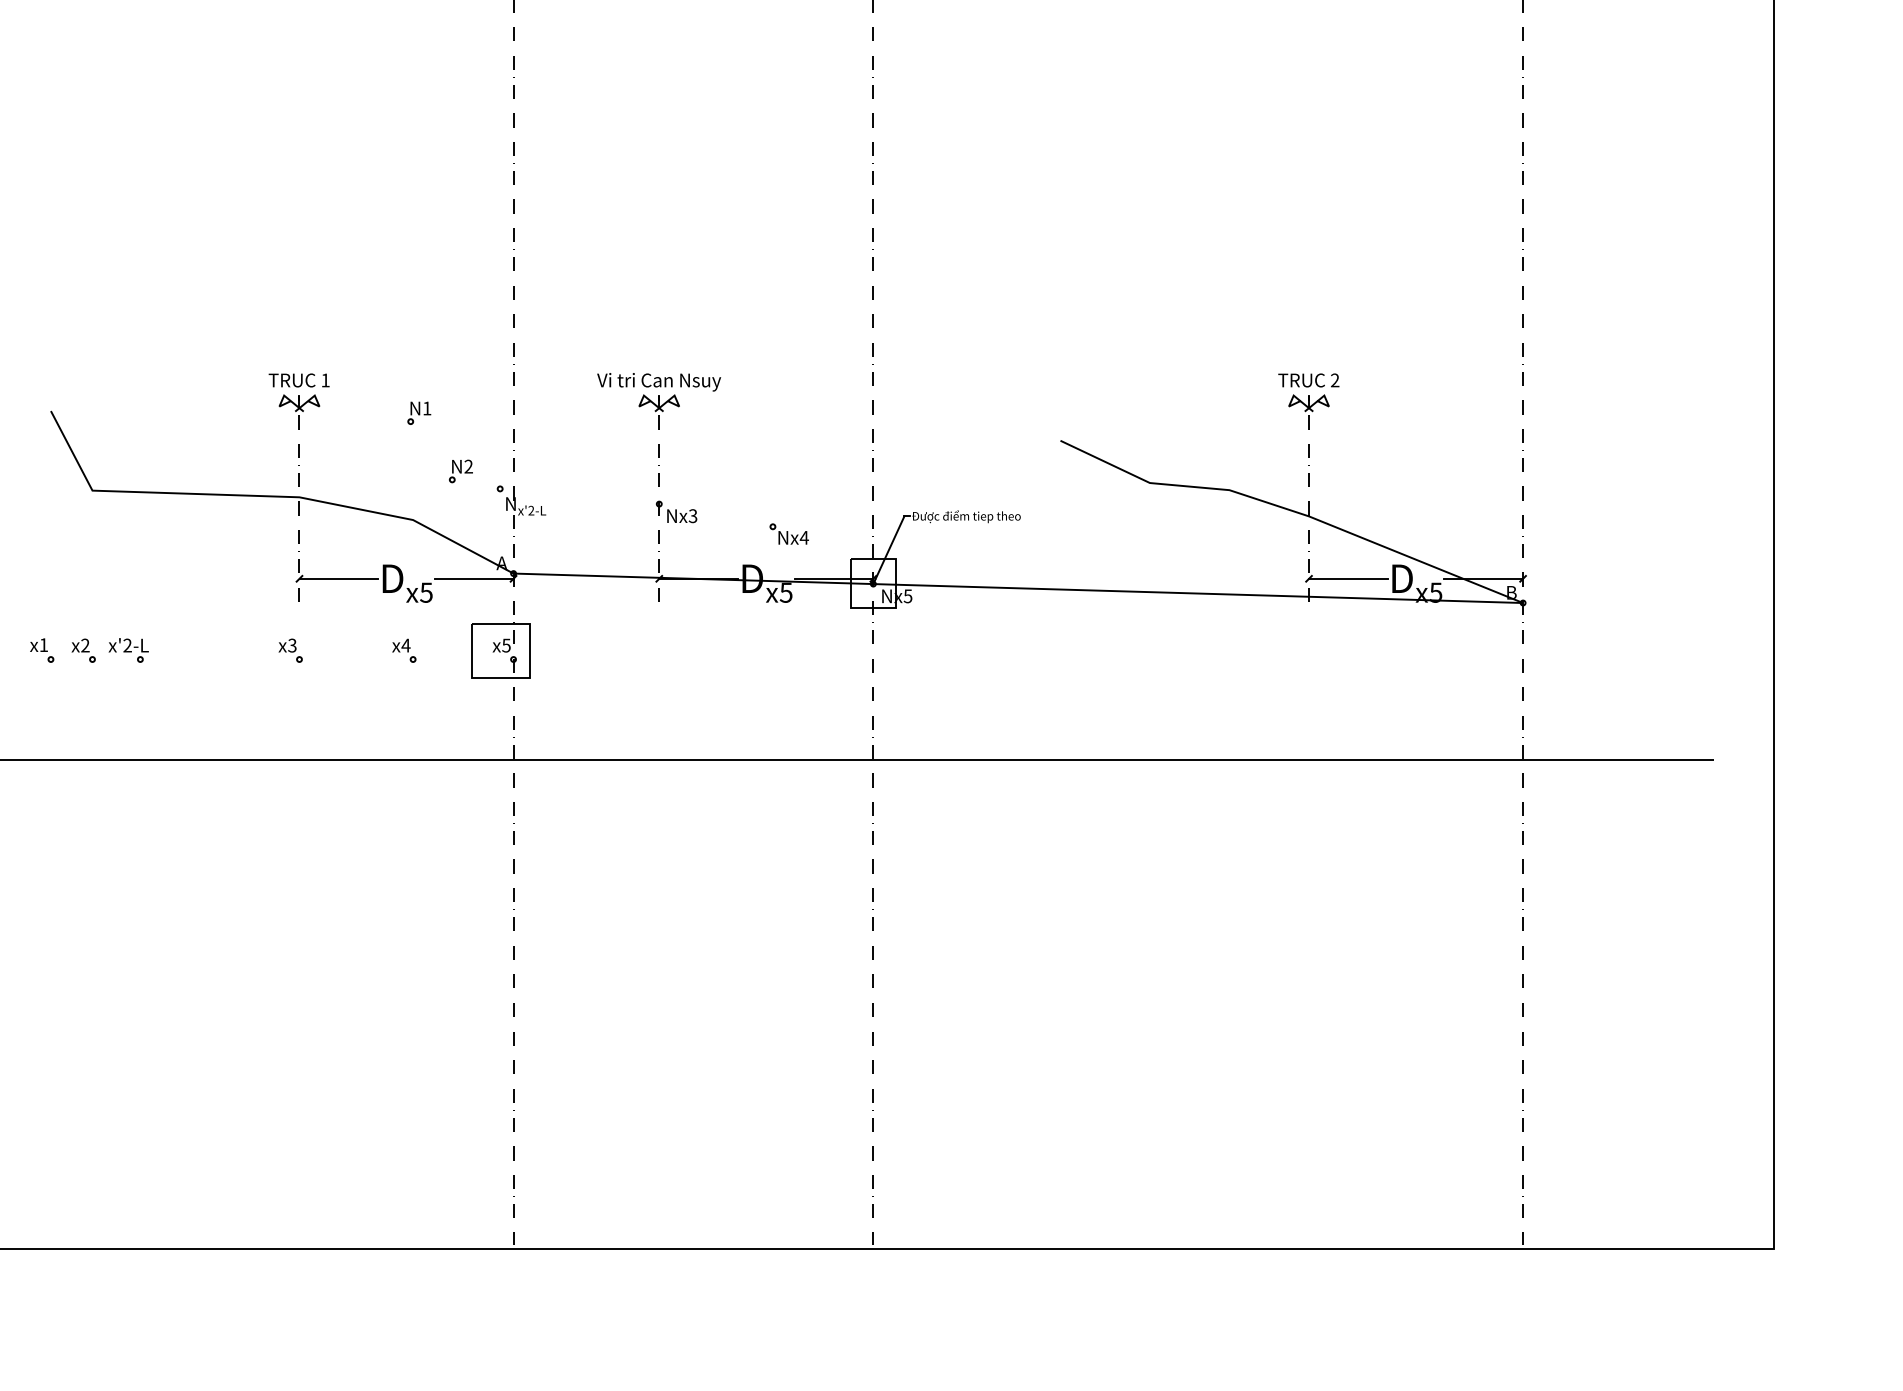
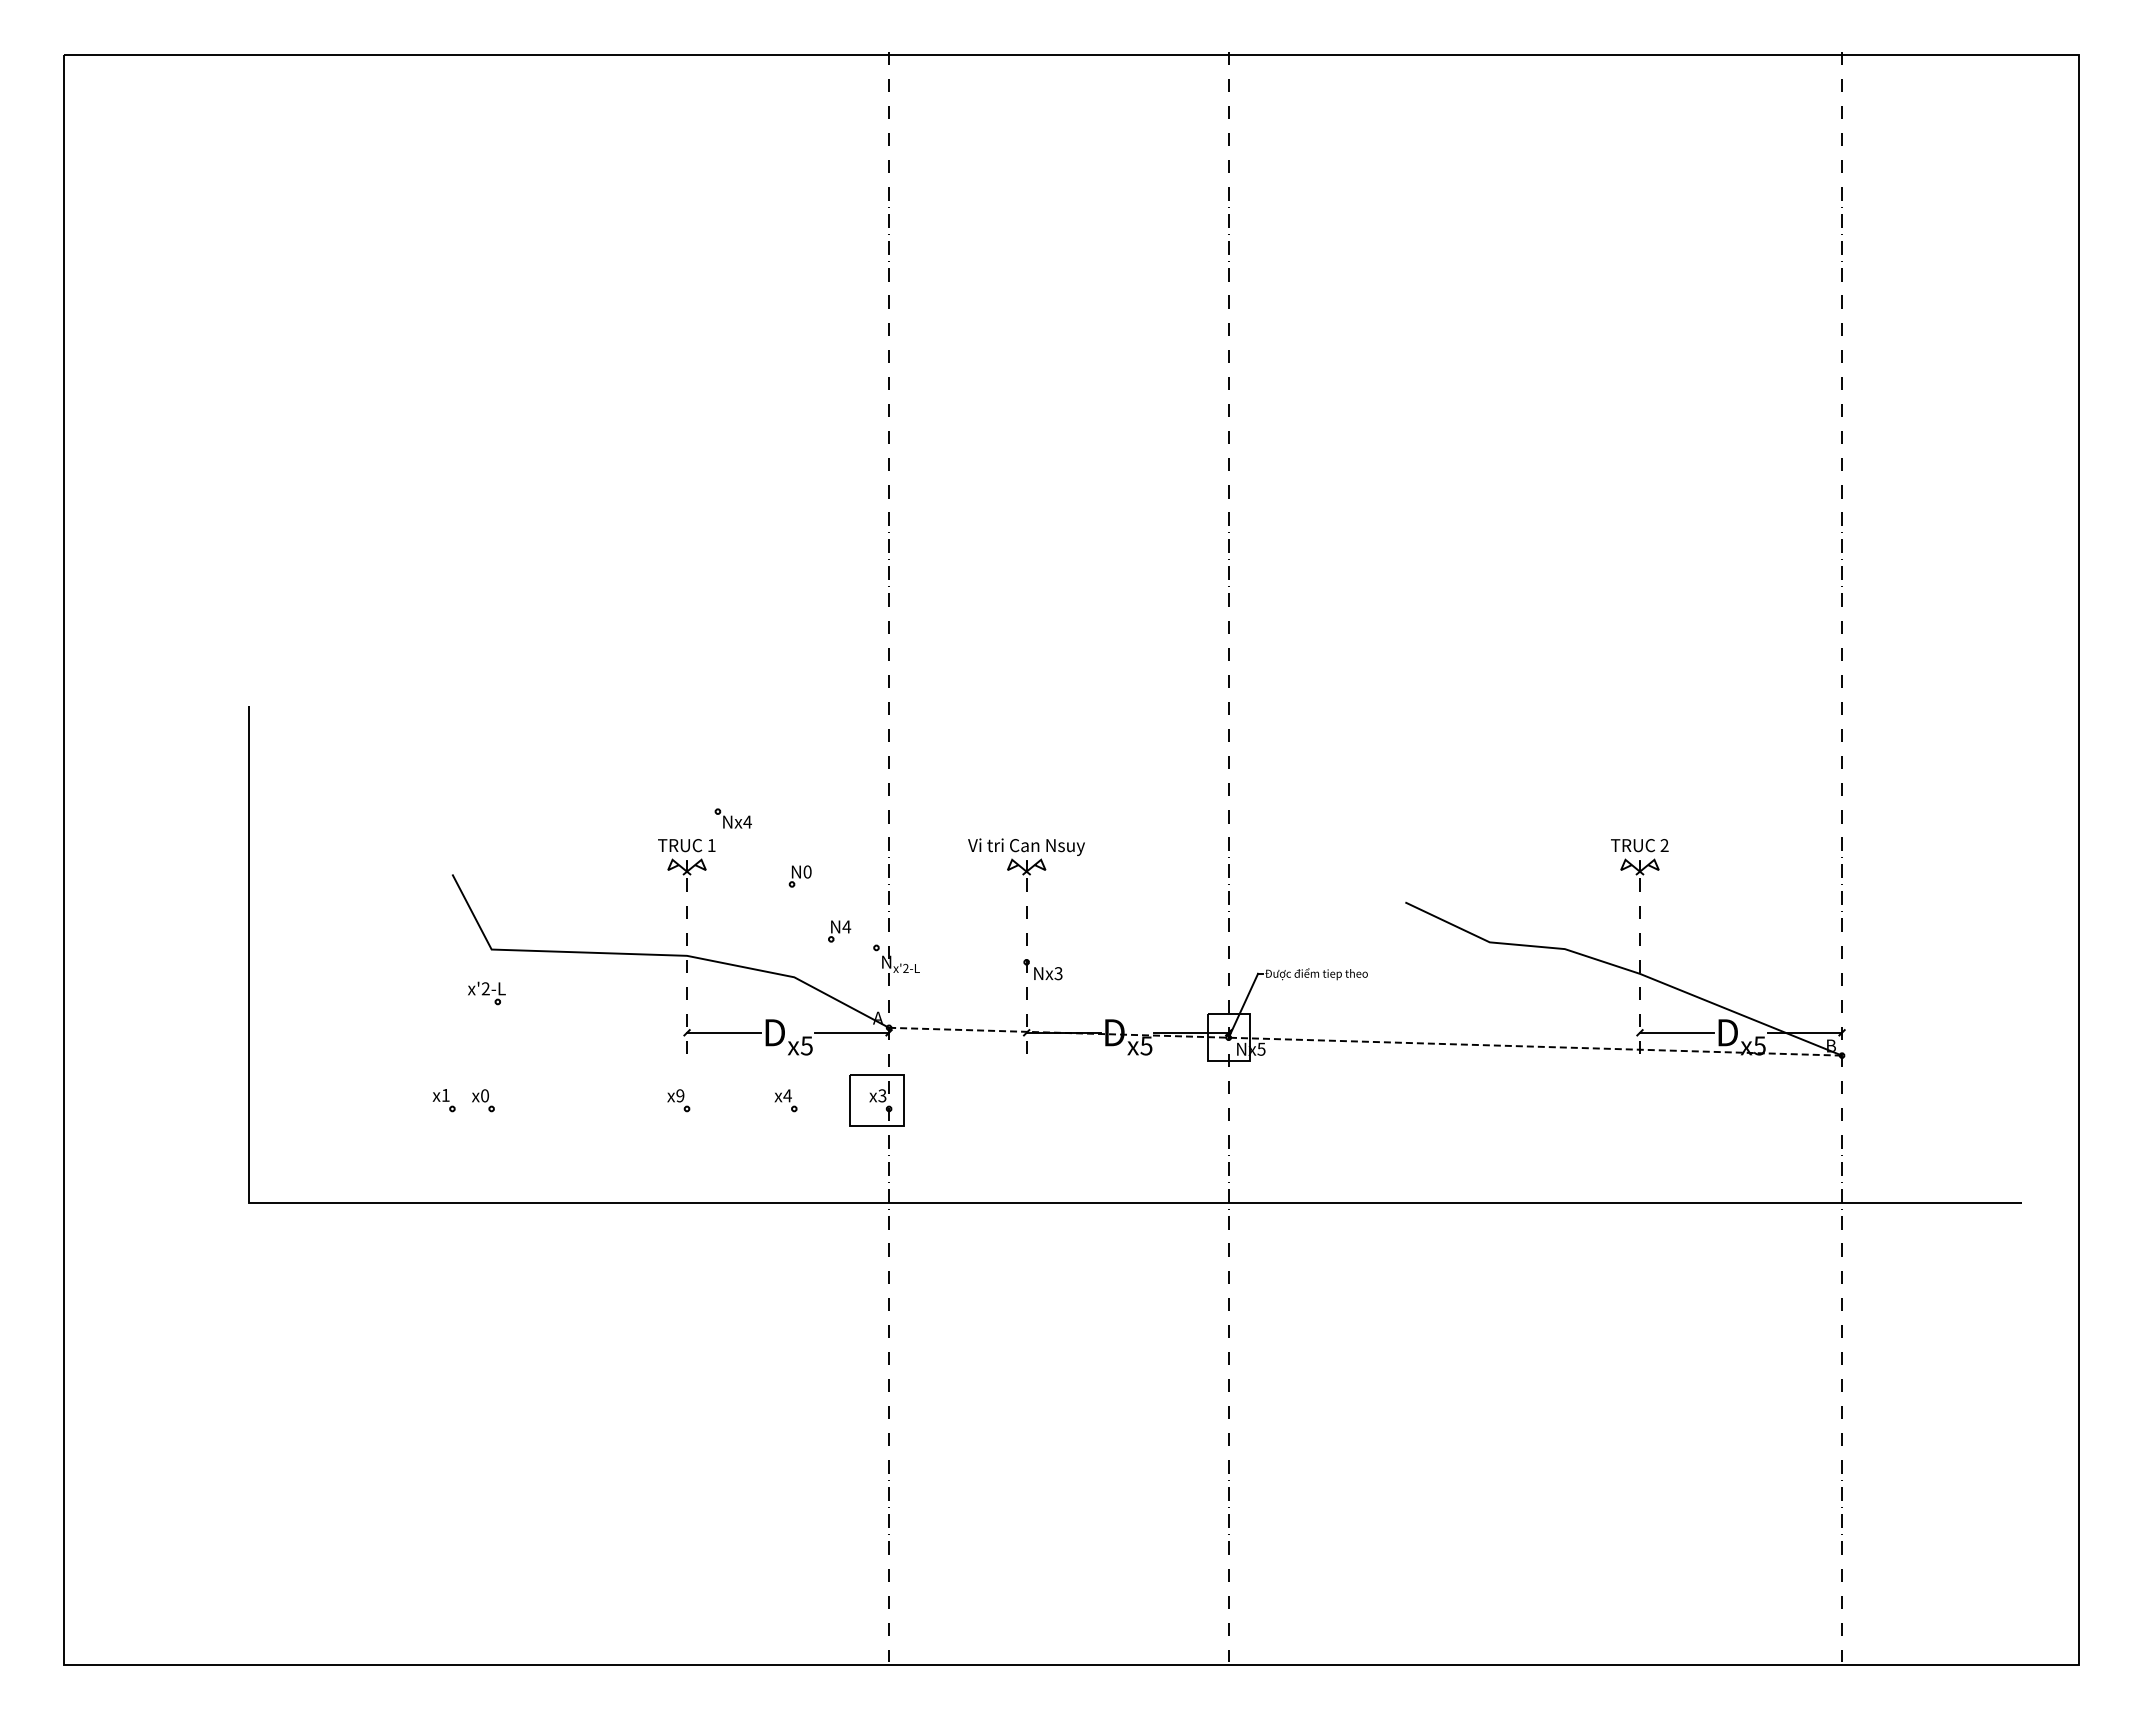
text: (427, 407) -> (807, 871), N1 -> N0
text: (468, 466) -> (846, 926), N2 -> N4
part: (788, 534) -> (732, 818), moved
line: (1018, 588) -> (1365, 1041), solid -> dashed
text: (84, 645) -> (484, 1095), x2 -> x0
text: (292, 645) -> (680, 1095), x3 -> x9
text: (506, 645) -> (882, 1095), x5 -> x3
part: (128, 650) -> (486, 993), moved

